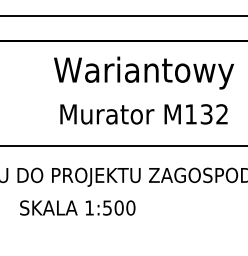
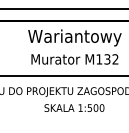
text: (77, 206) -> (74, 107), moved

